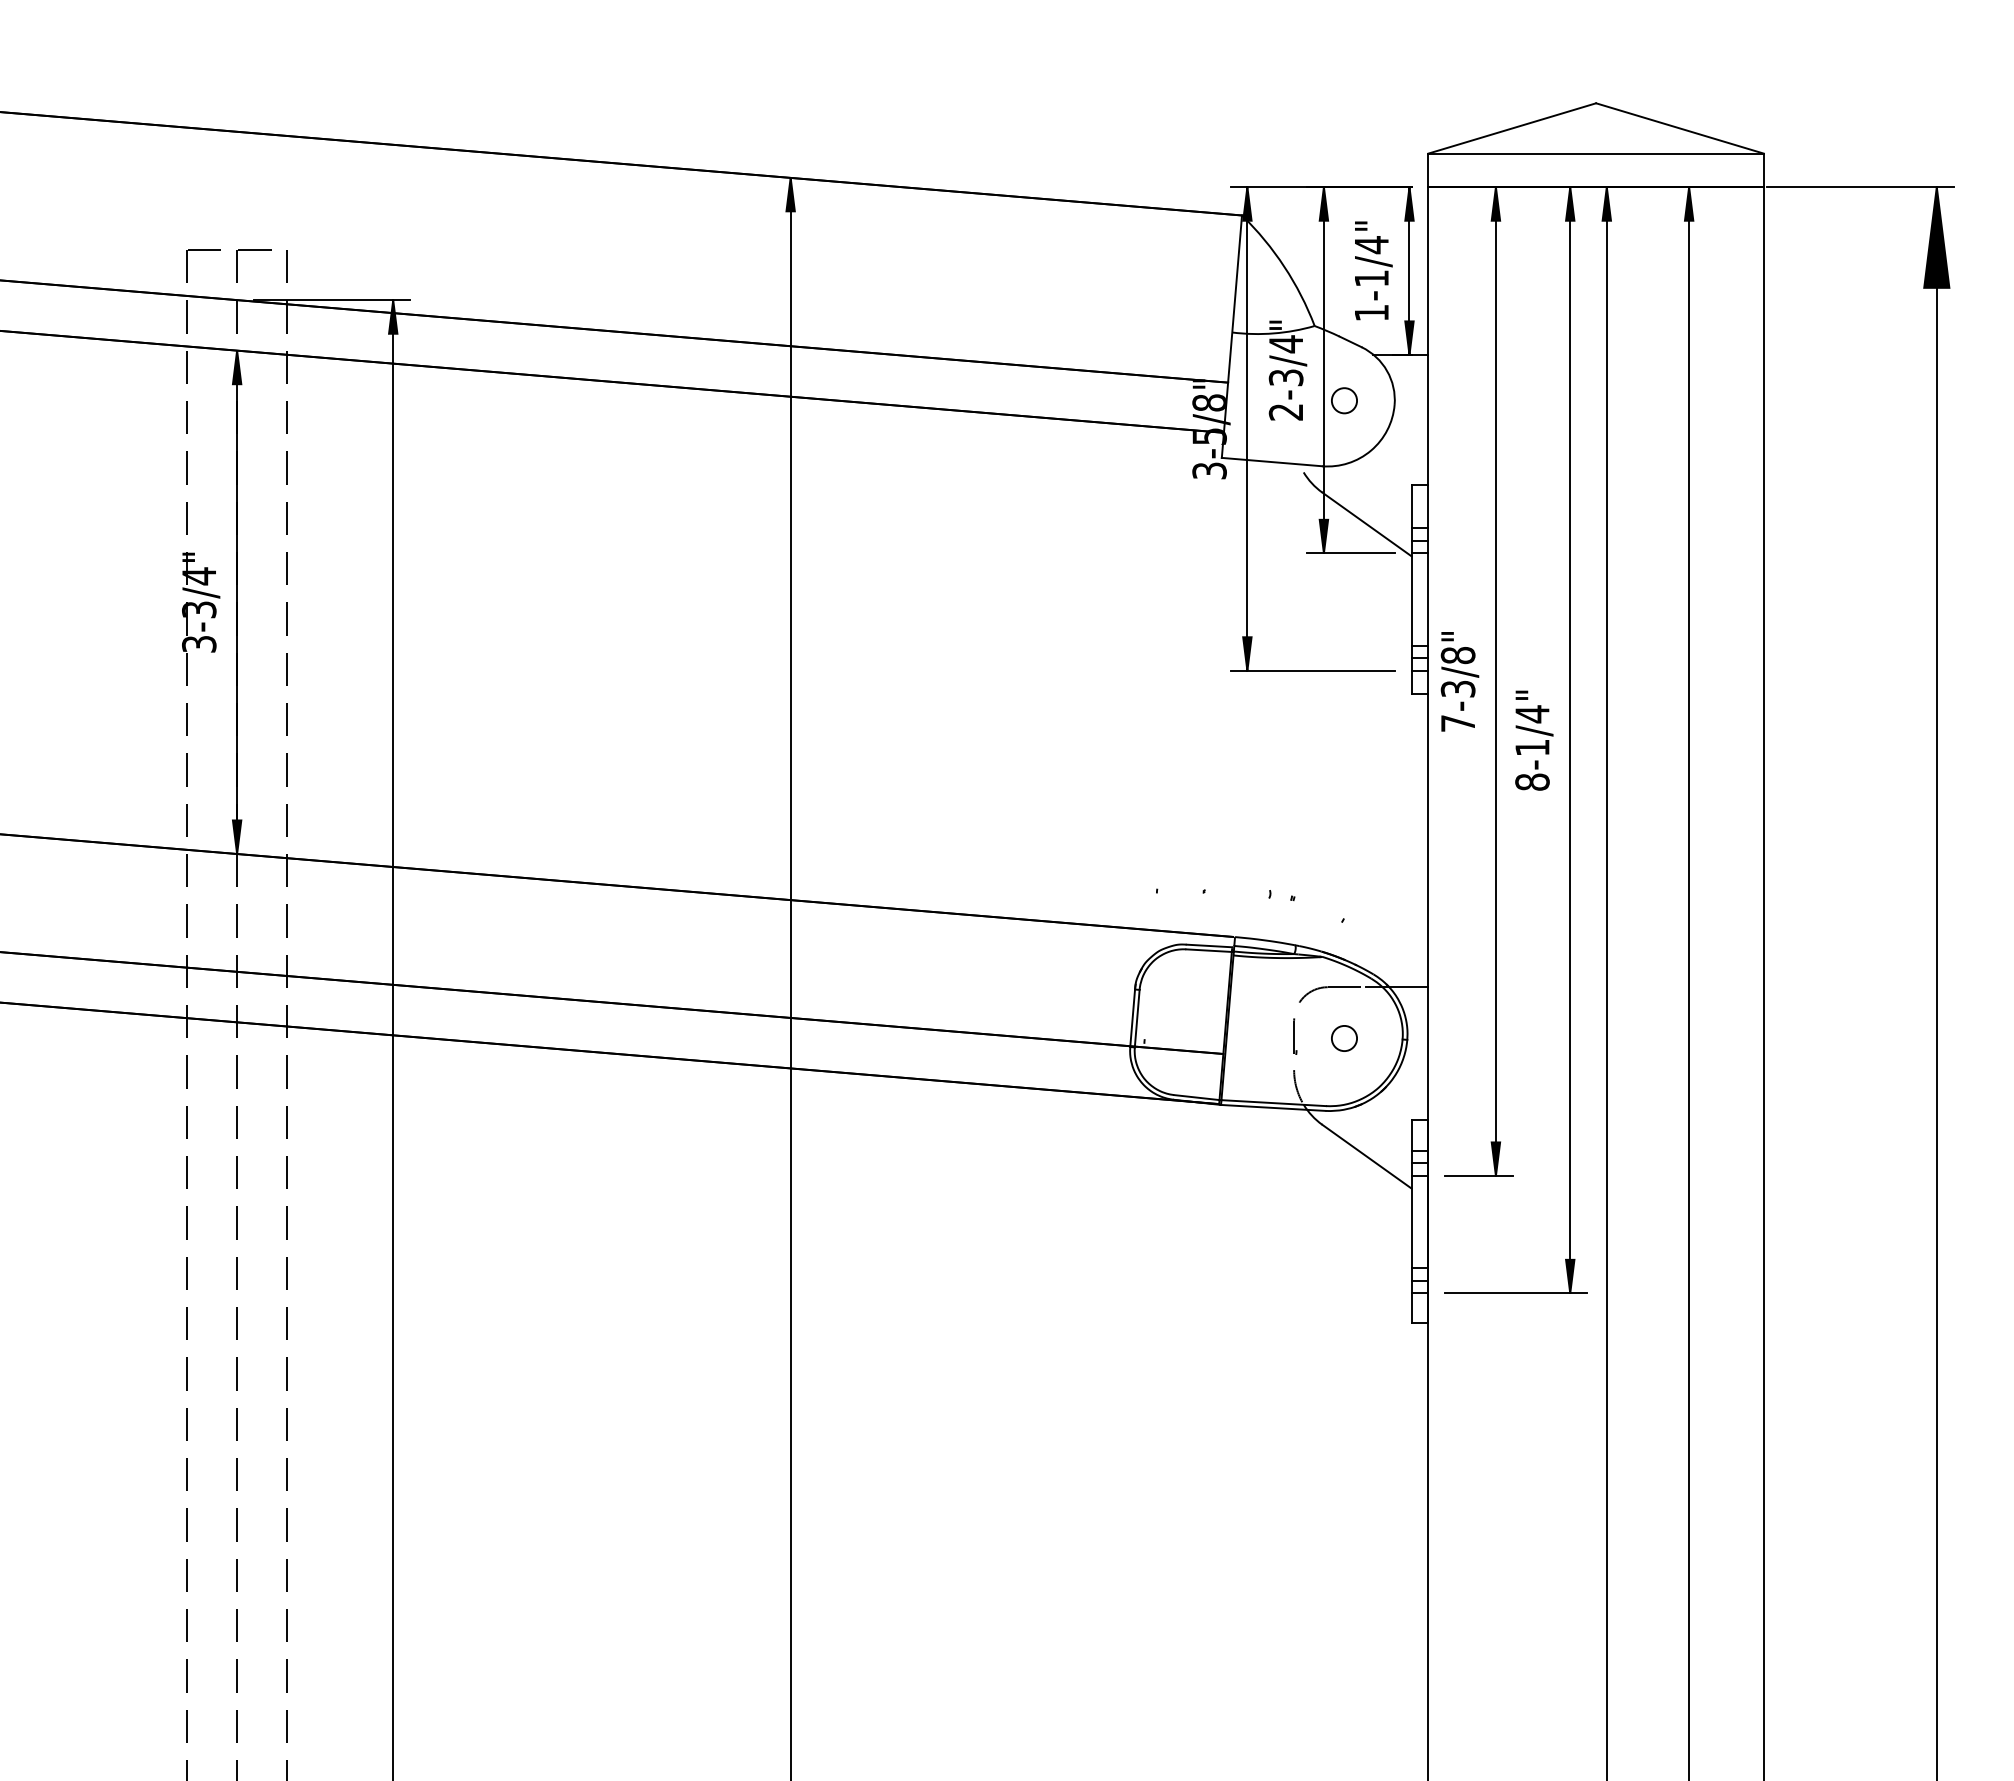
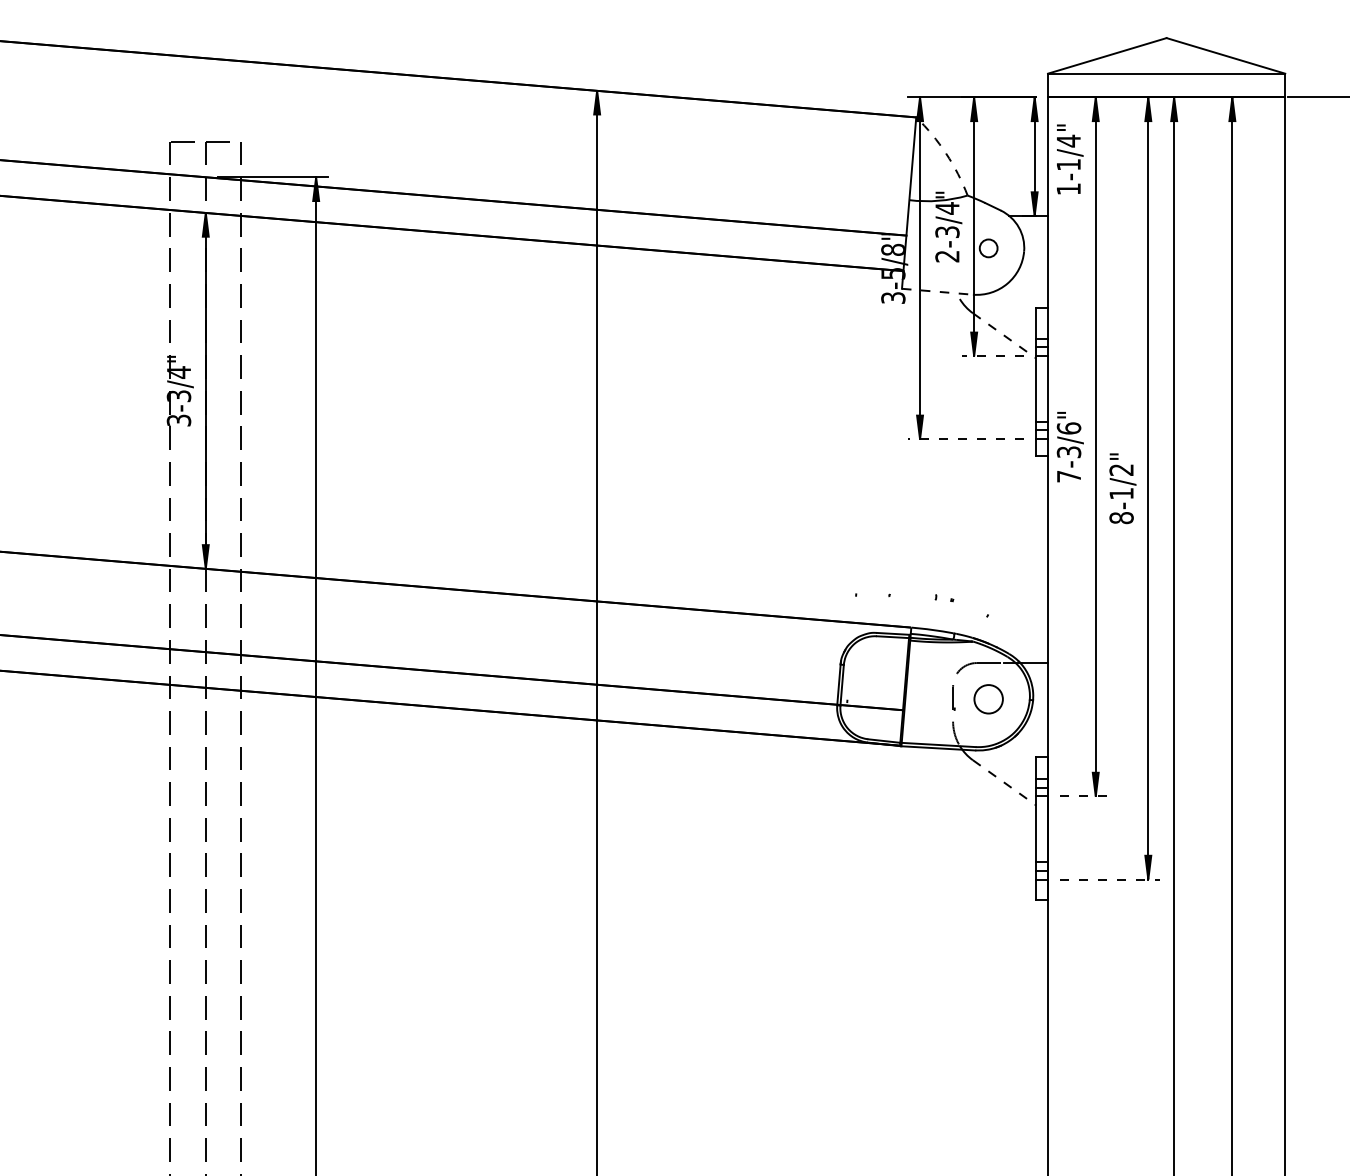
arc: (1284, 266) -> (946, 153), solid -> dashed
text: (1373, 270) -> (1070, 159), moved
line: (1272, 462) -> (937, 292), solid -> dashed
line: (1366, 524) -> (1004, 335), solid -> dashed
line: (1350, 553) -> (992, 356), solid -> dashed
text: (1457, 655) -> (1068, 428), 7-3/8" -> 7-3/6"
line: (1312, 670) -> (966, 439), solid -> dashed
text: (1532, 714) -> (1121, 470), 8-1/4" -> 8-1/2"
circle: (1344, 1038) -> (988, 699), size x1.6
line: (1366, 1156) -> (1004, 782), solid -> dashed
line: (1478, 1175) -> (1083, 796), solid -> dashed
line: (1516, 1293) -> (1110, 879), solid -> dashed

